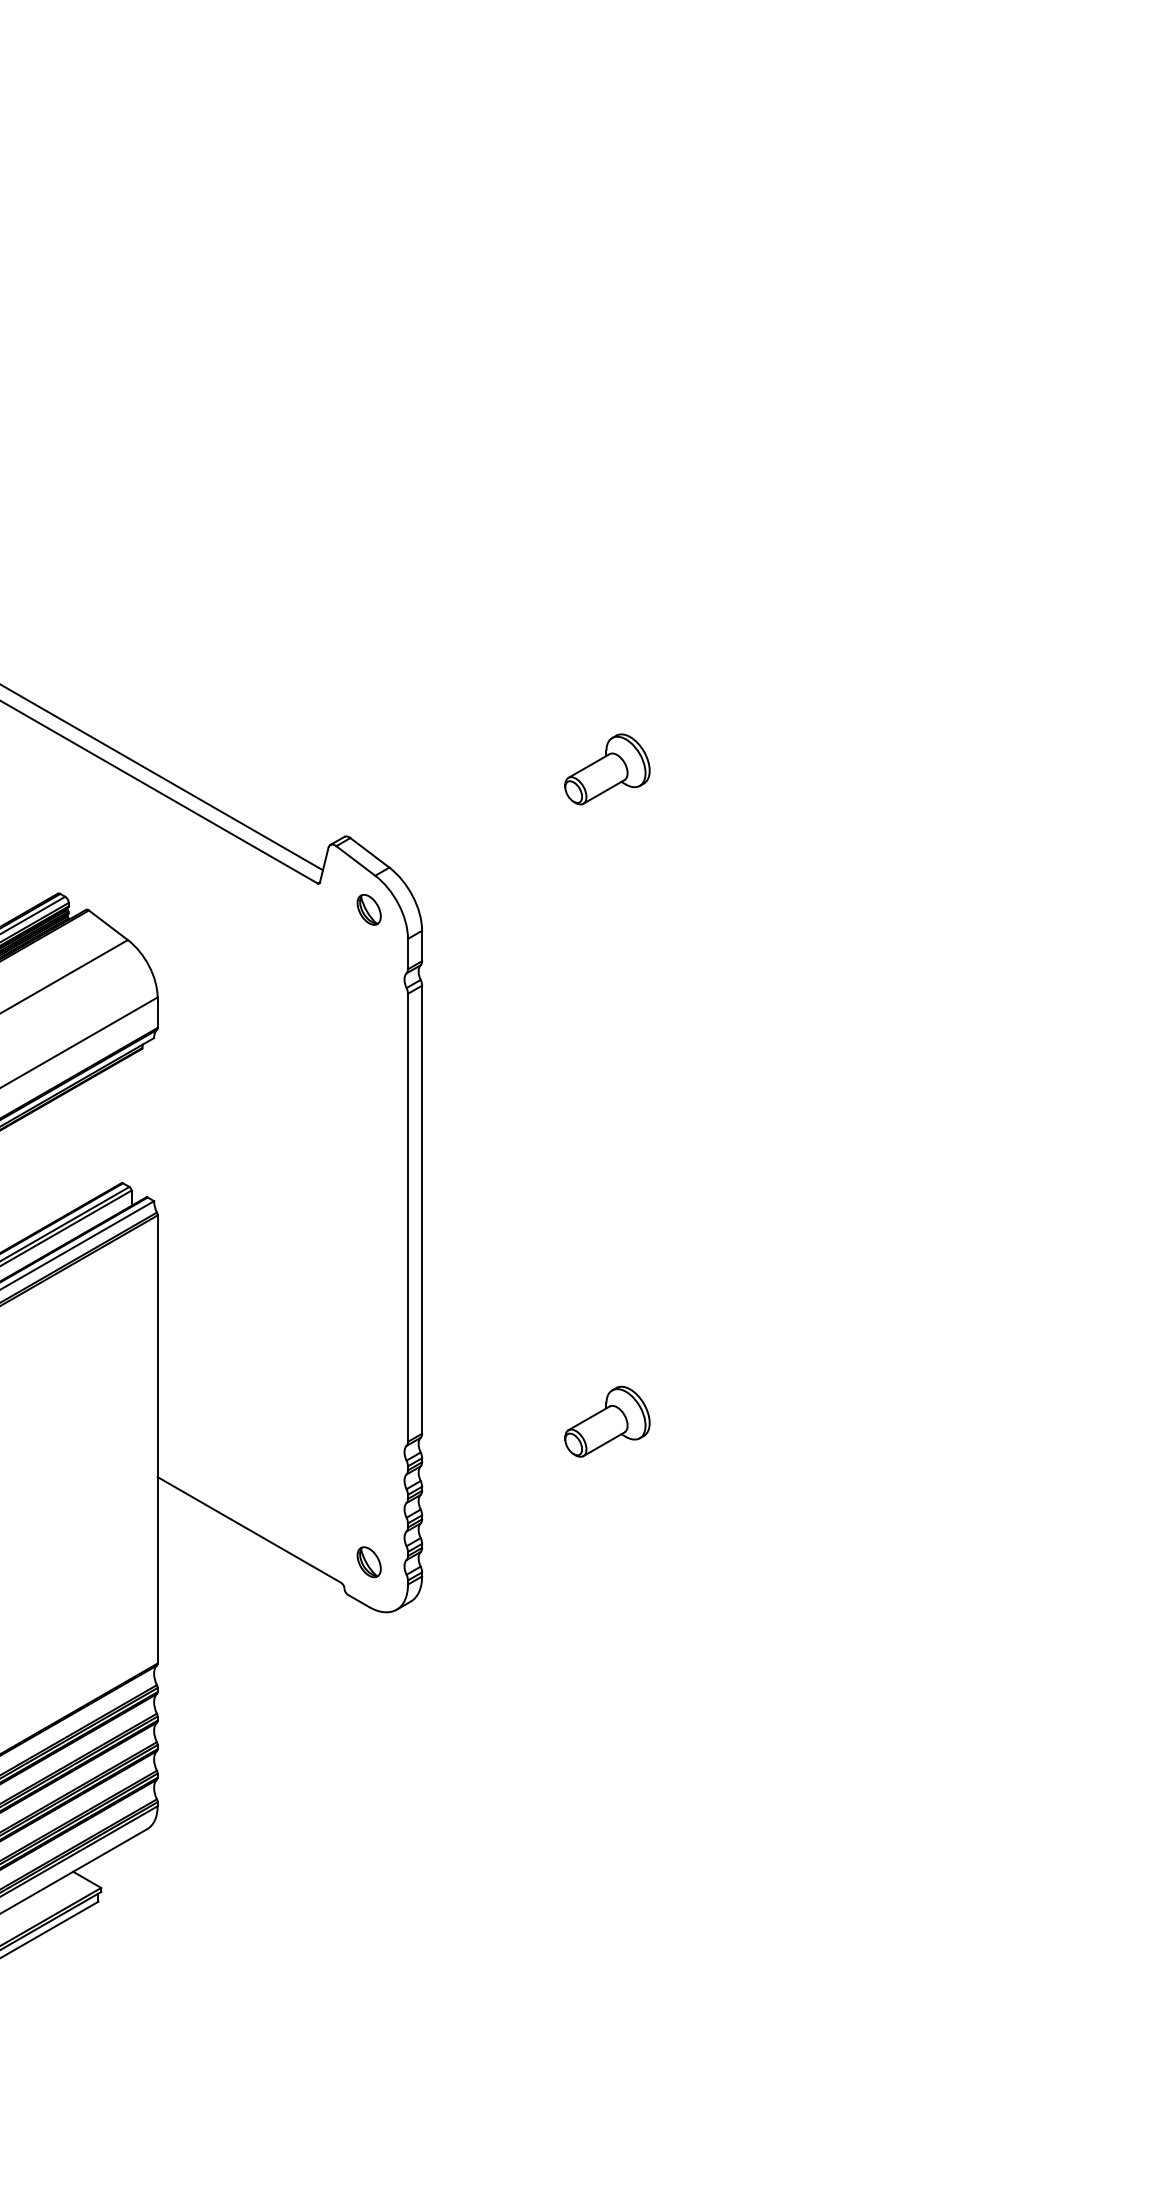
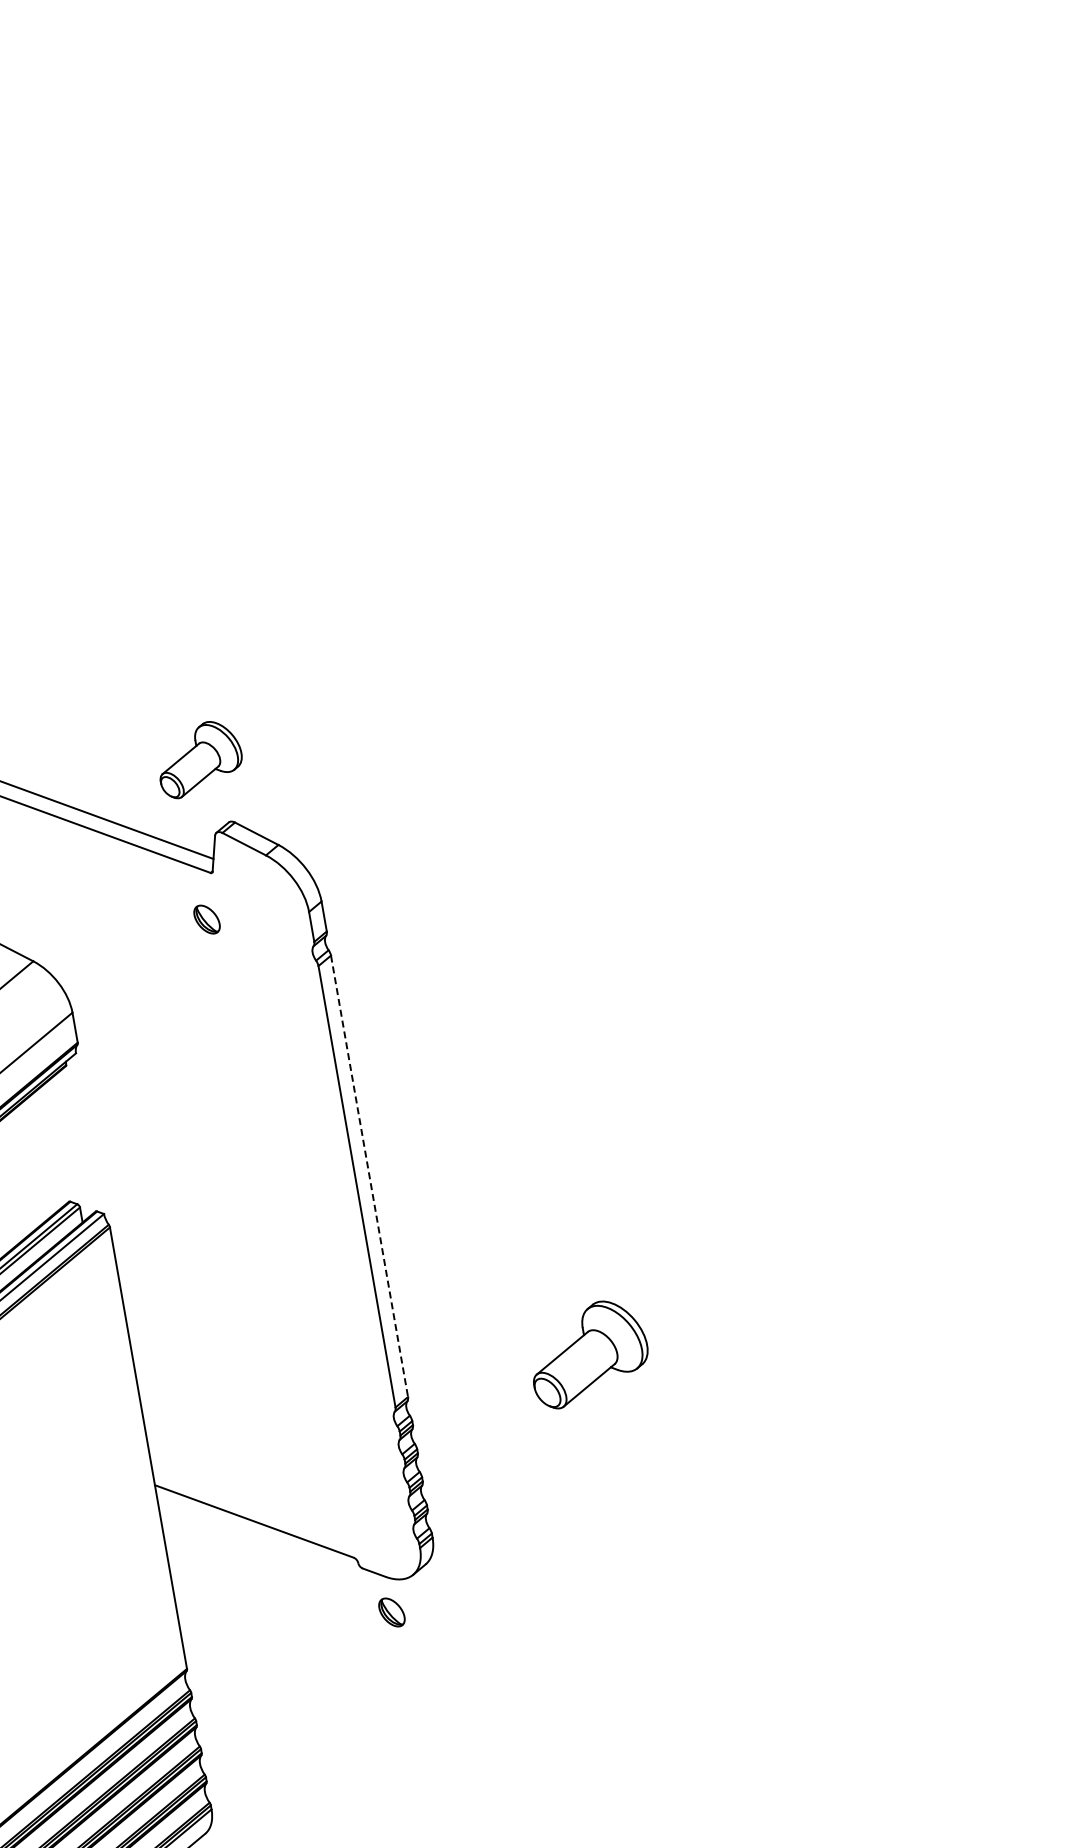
part: (607, 769) -> (199, 759), moved
part: (368, 909) -> (206, 919), moved
line: (422, 1210) -> (370, 1177), solid -> dashed
part: (607, 1421) -> (588, 1353), size x1.4
part: (368, 1562) -> (391, 1612), moved

